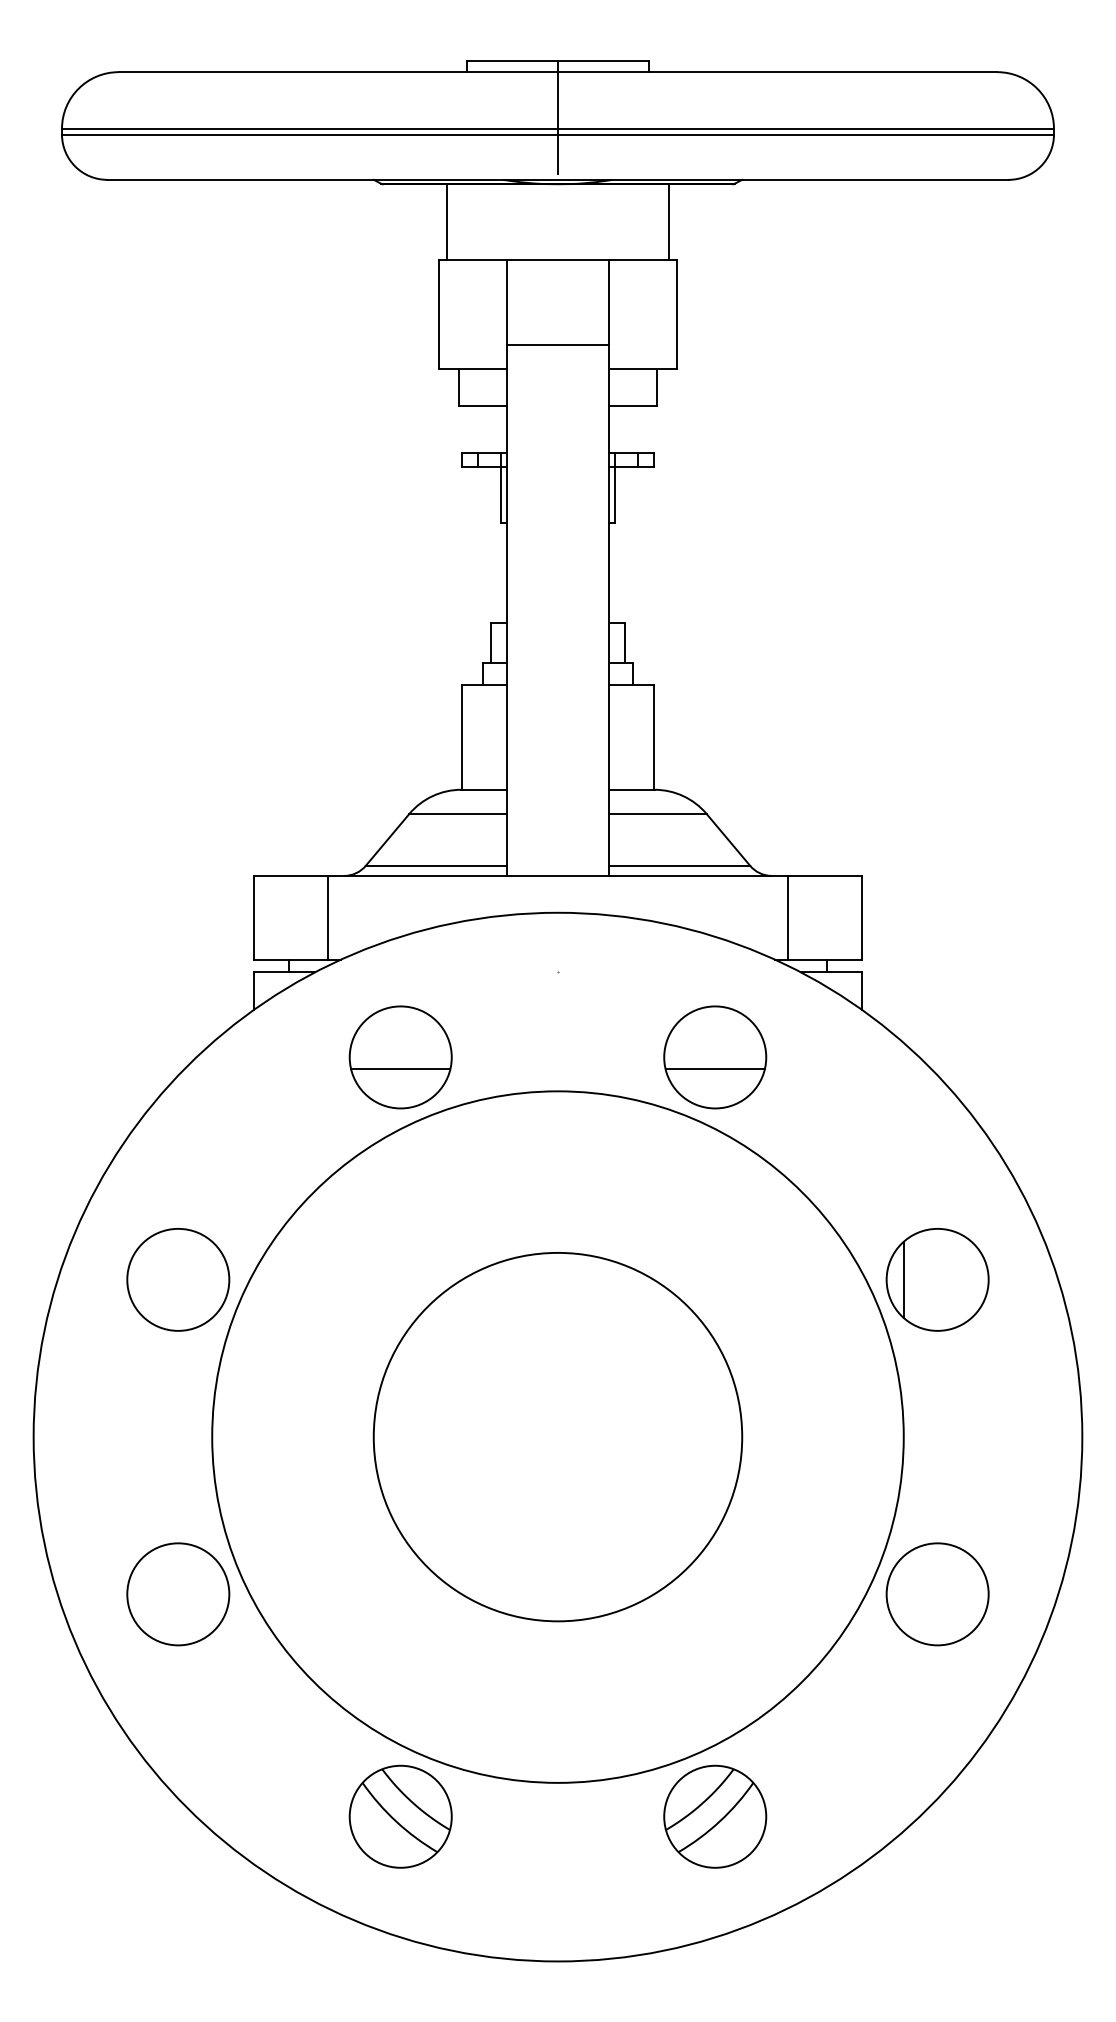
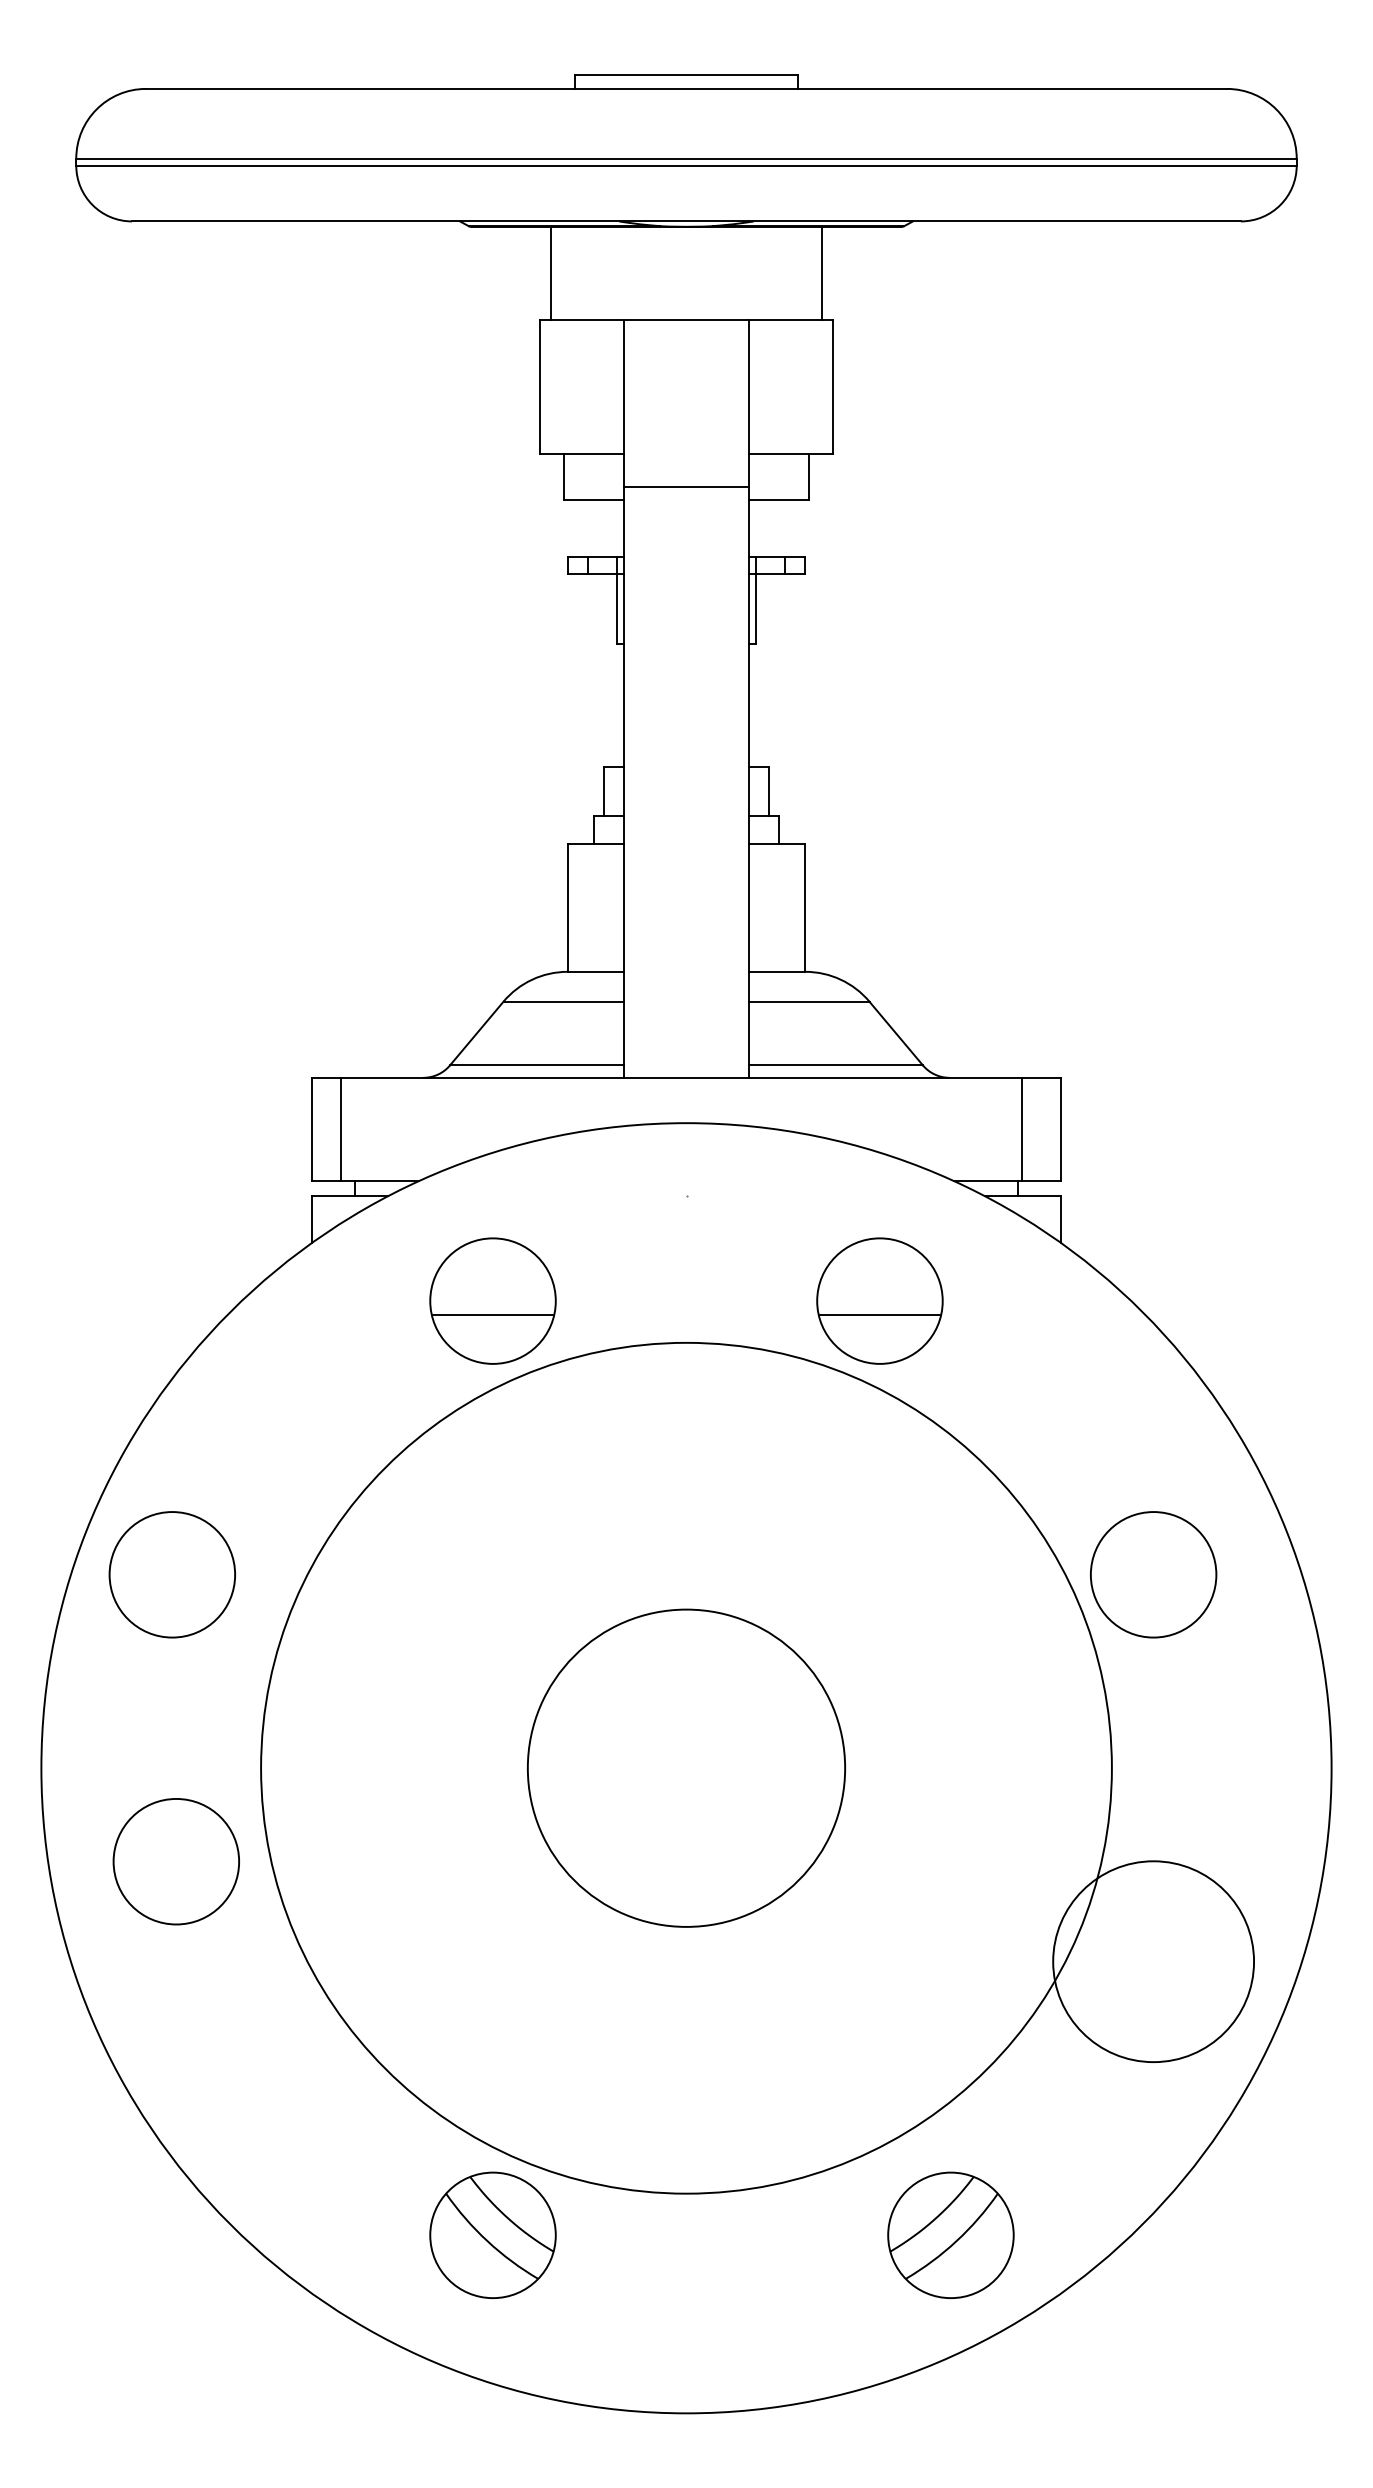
line: (558, 117) -> (686, 144), removed
line: (558, 344) -> (686, 487), moved
line: (327, 917) -> (340, 1129), moved
line: (788, 917) -> (1022, 1129), moved
circle: (177, 1279) -> (171, 1574), moved
line: (903, 1279) -> (1111, 1574), removed
circle: (558, 1436) -> (686, 1767), size x0.7
circle: (177, 1594) -> (175, 1861), moved
circle: (937, 1594) -> (1153, 1961), size x1.6
part: (714, 1816) -> (950, 2234), moved

